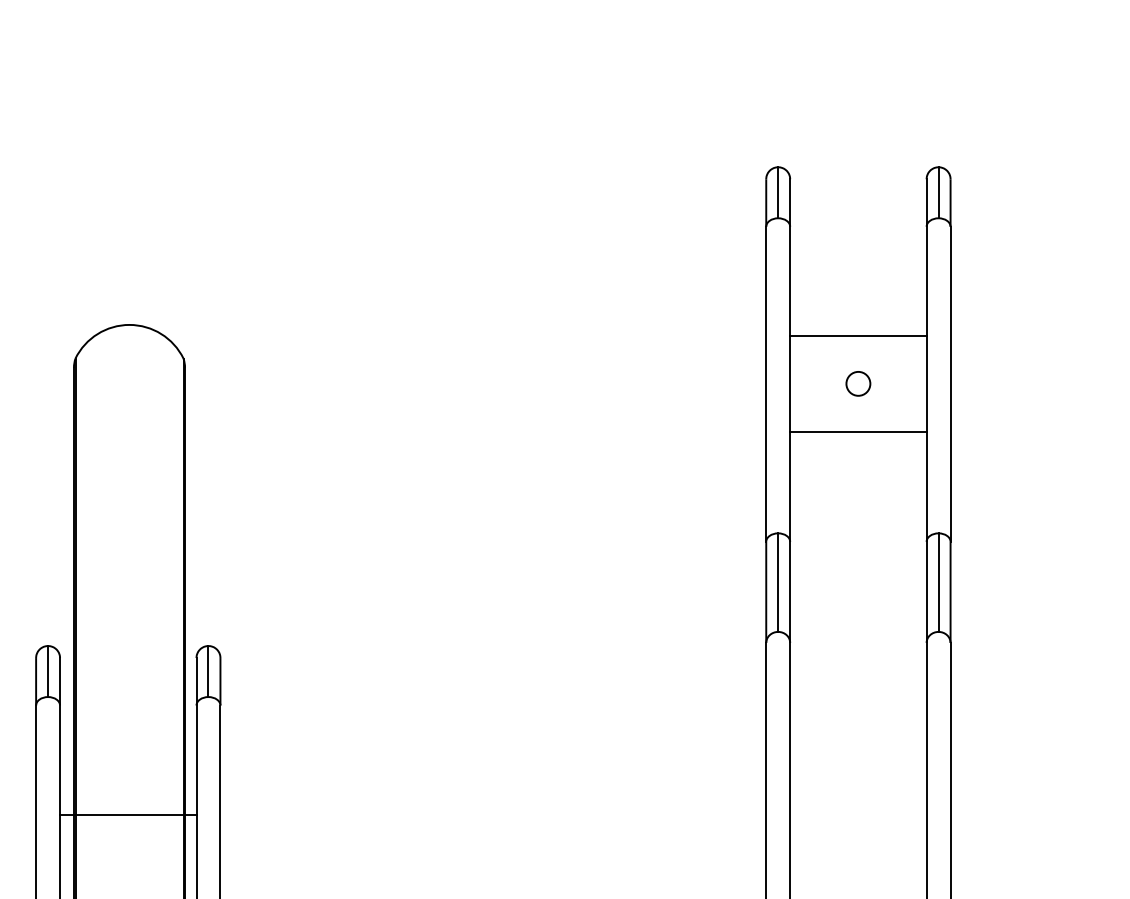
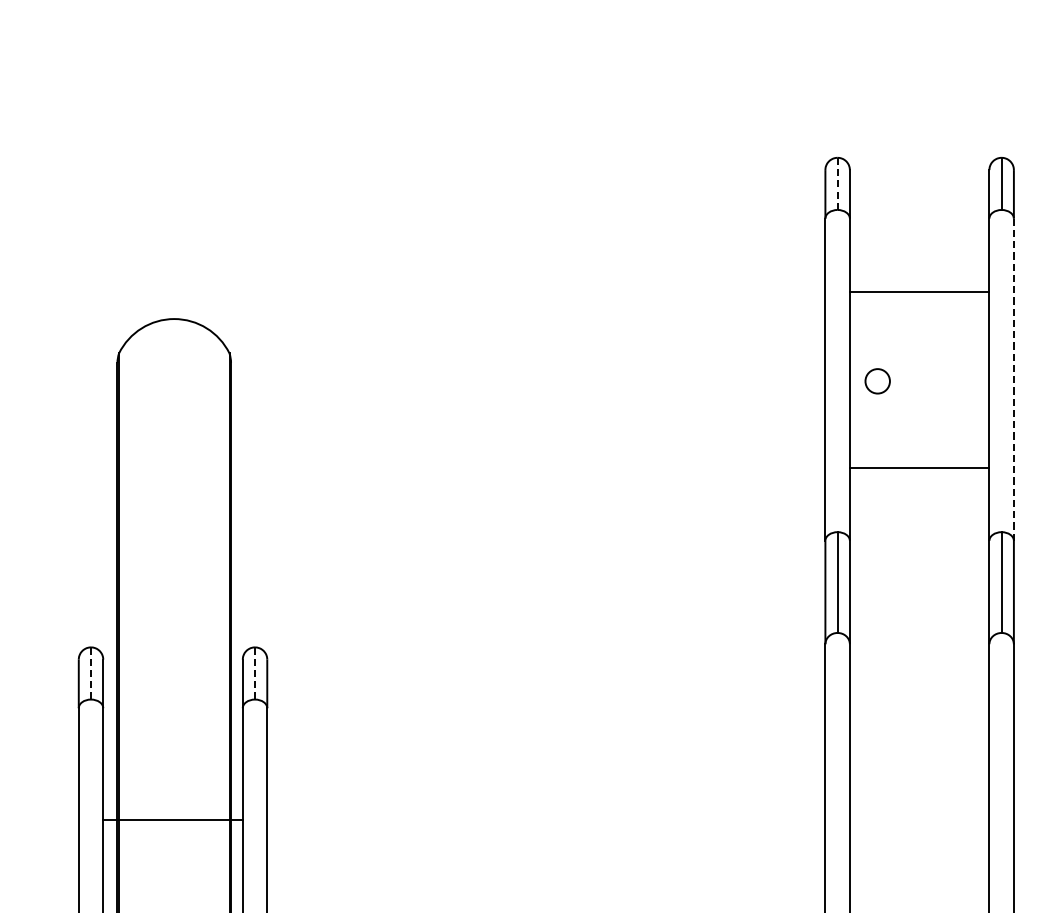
line: (778, 193) -> (837, 184), solid -> dashed
line: (858, 335) -> (919, 292), moved
circle: (858, 383) -> (877, 380), moved
line: (950, 384) -> (1013, 379), solid -> dashed
line: (858, 431) -> (919, 467), moved
line: (48, 672) -> (91, 674), solid -> dashed
line: (208, 672) -> (255, 674), solid -> dashed

